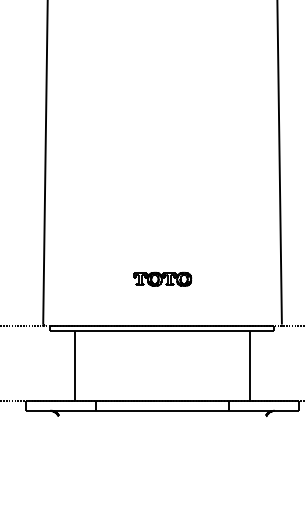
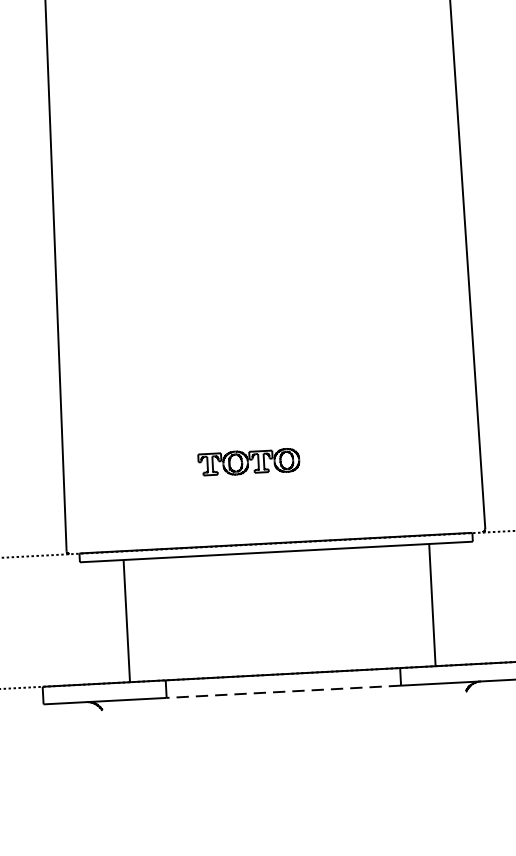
part: (162, 278) -> (248, 460), moved
line: (162, 410) -> (283, 691), solid -> dashed

